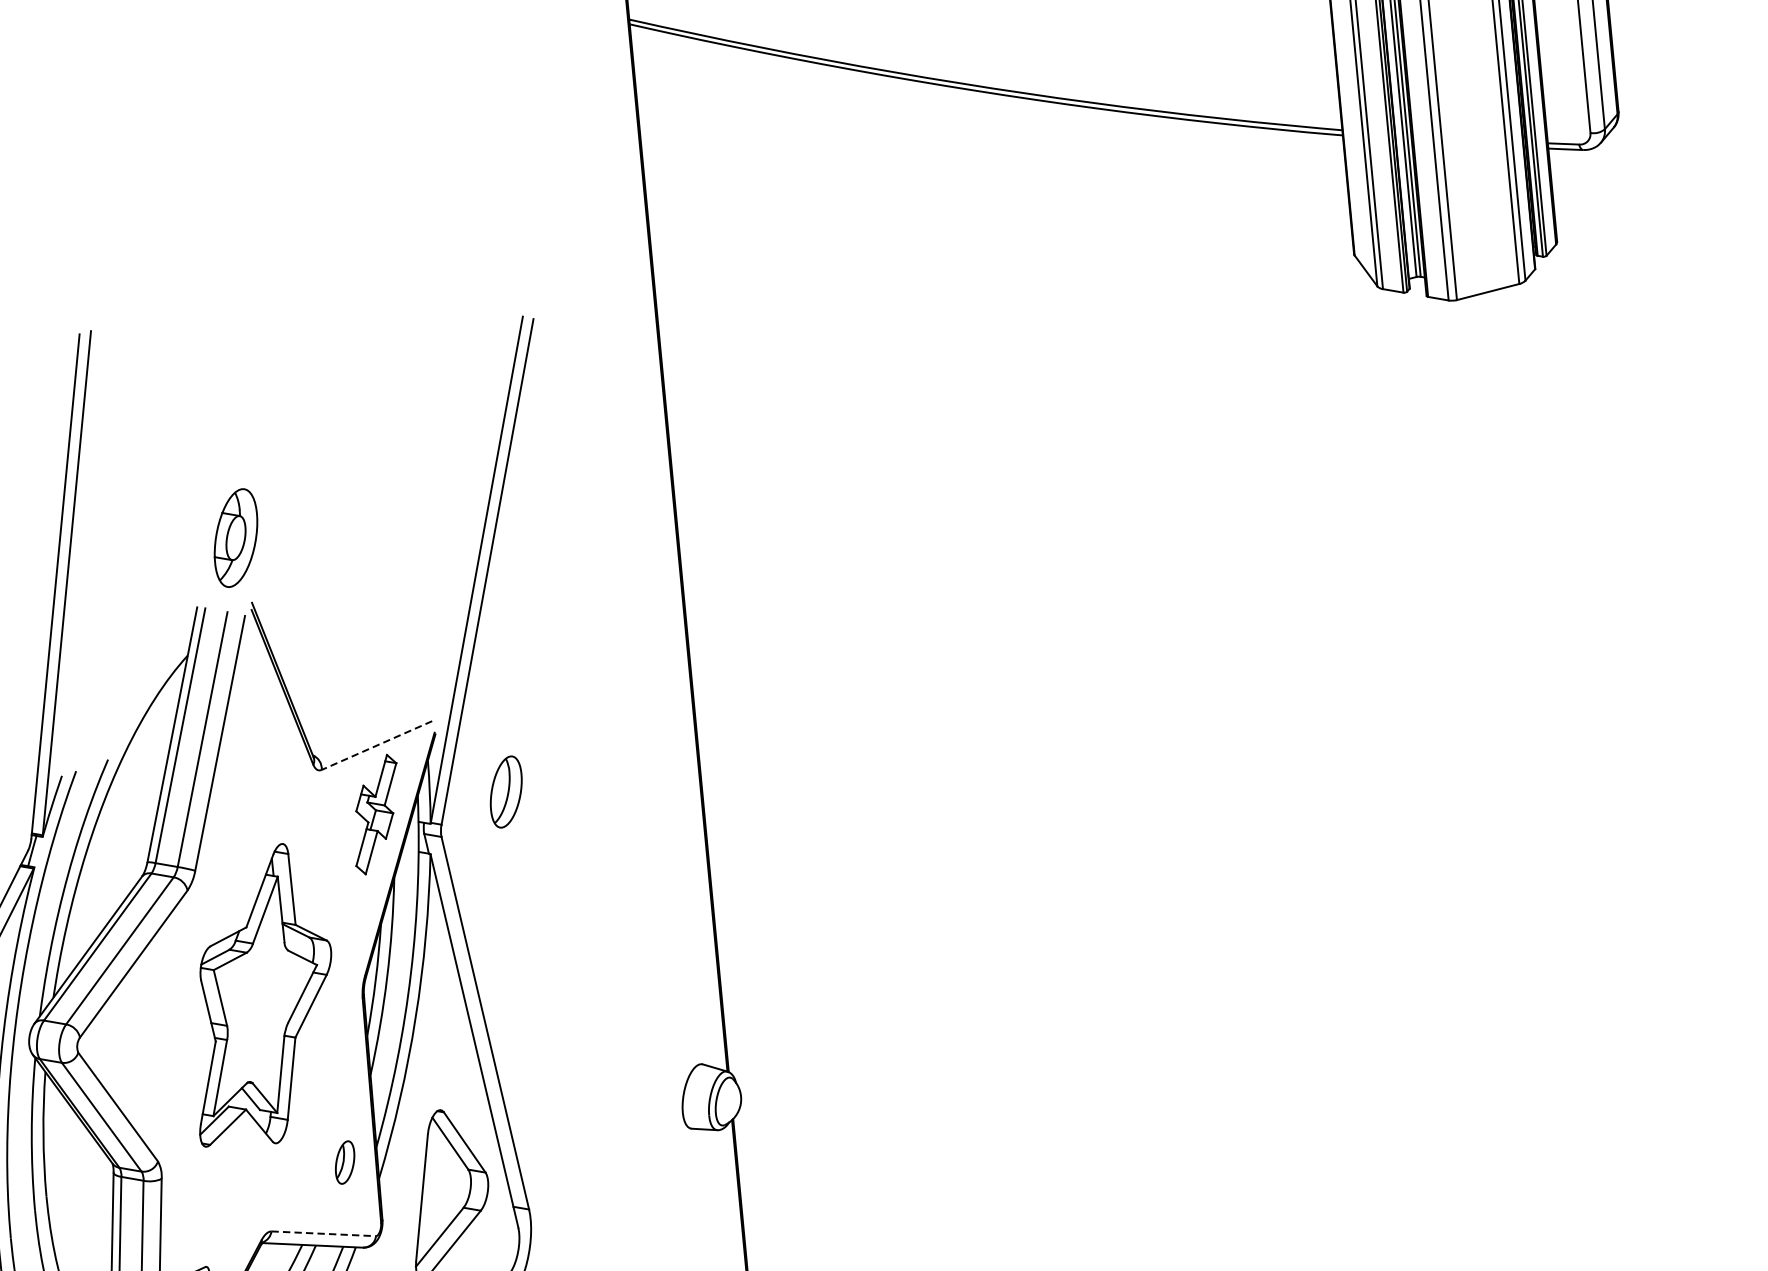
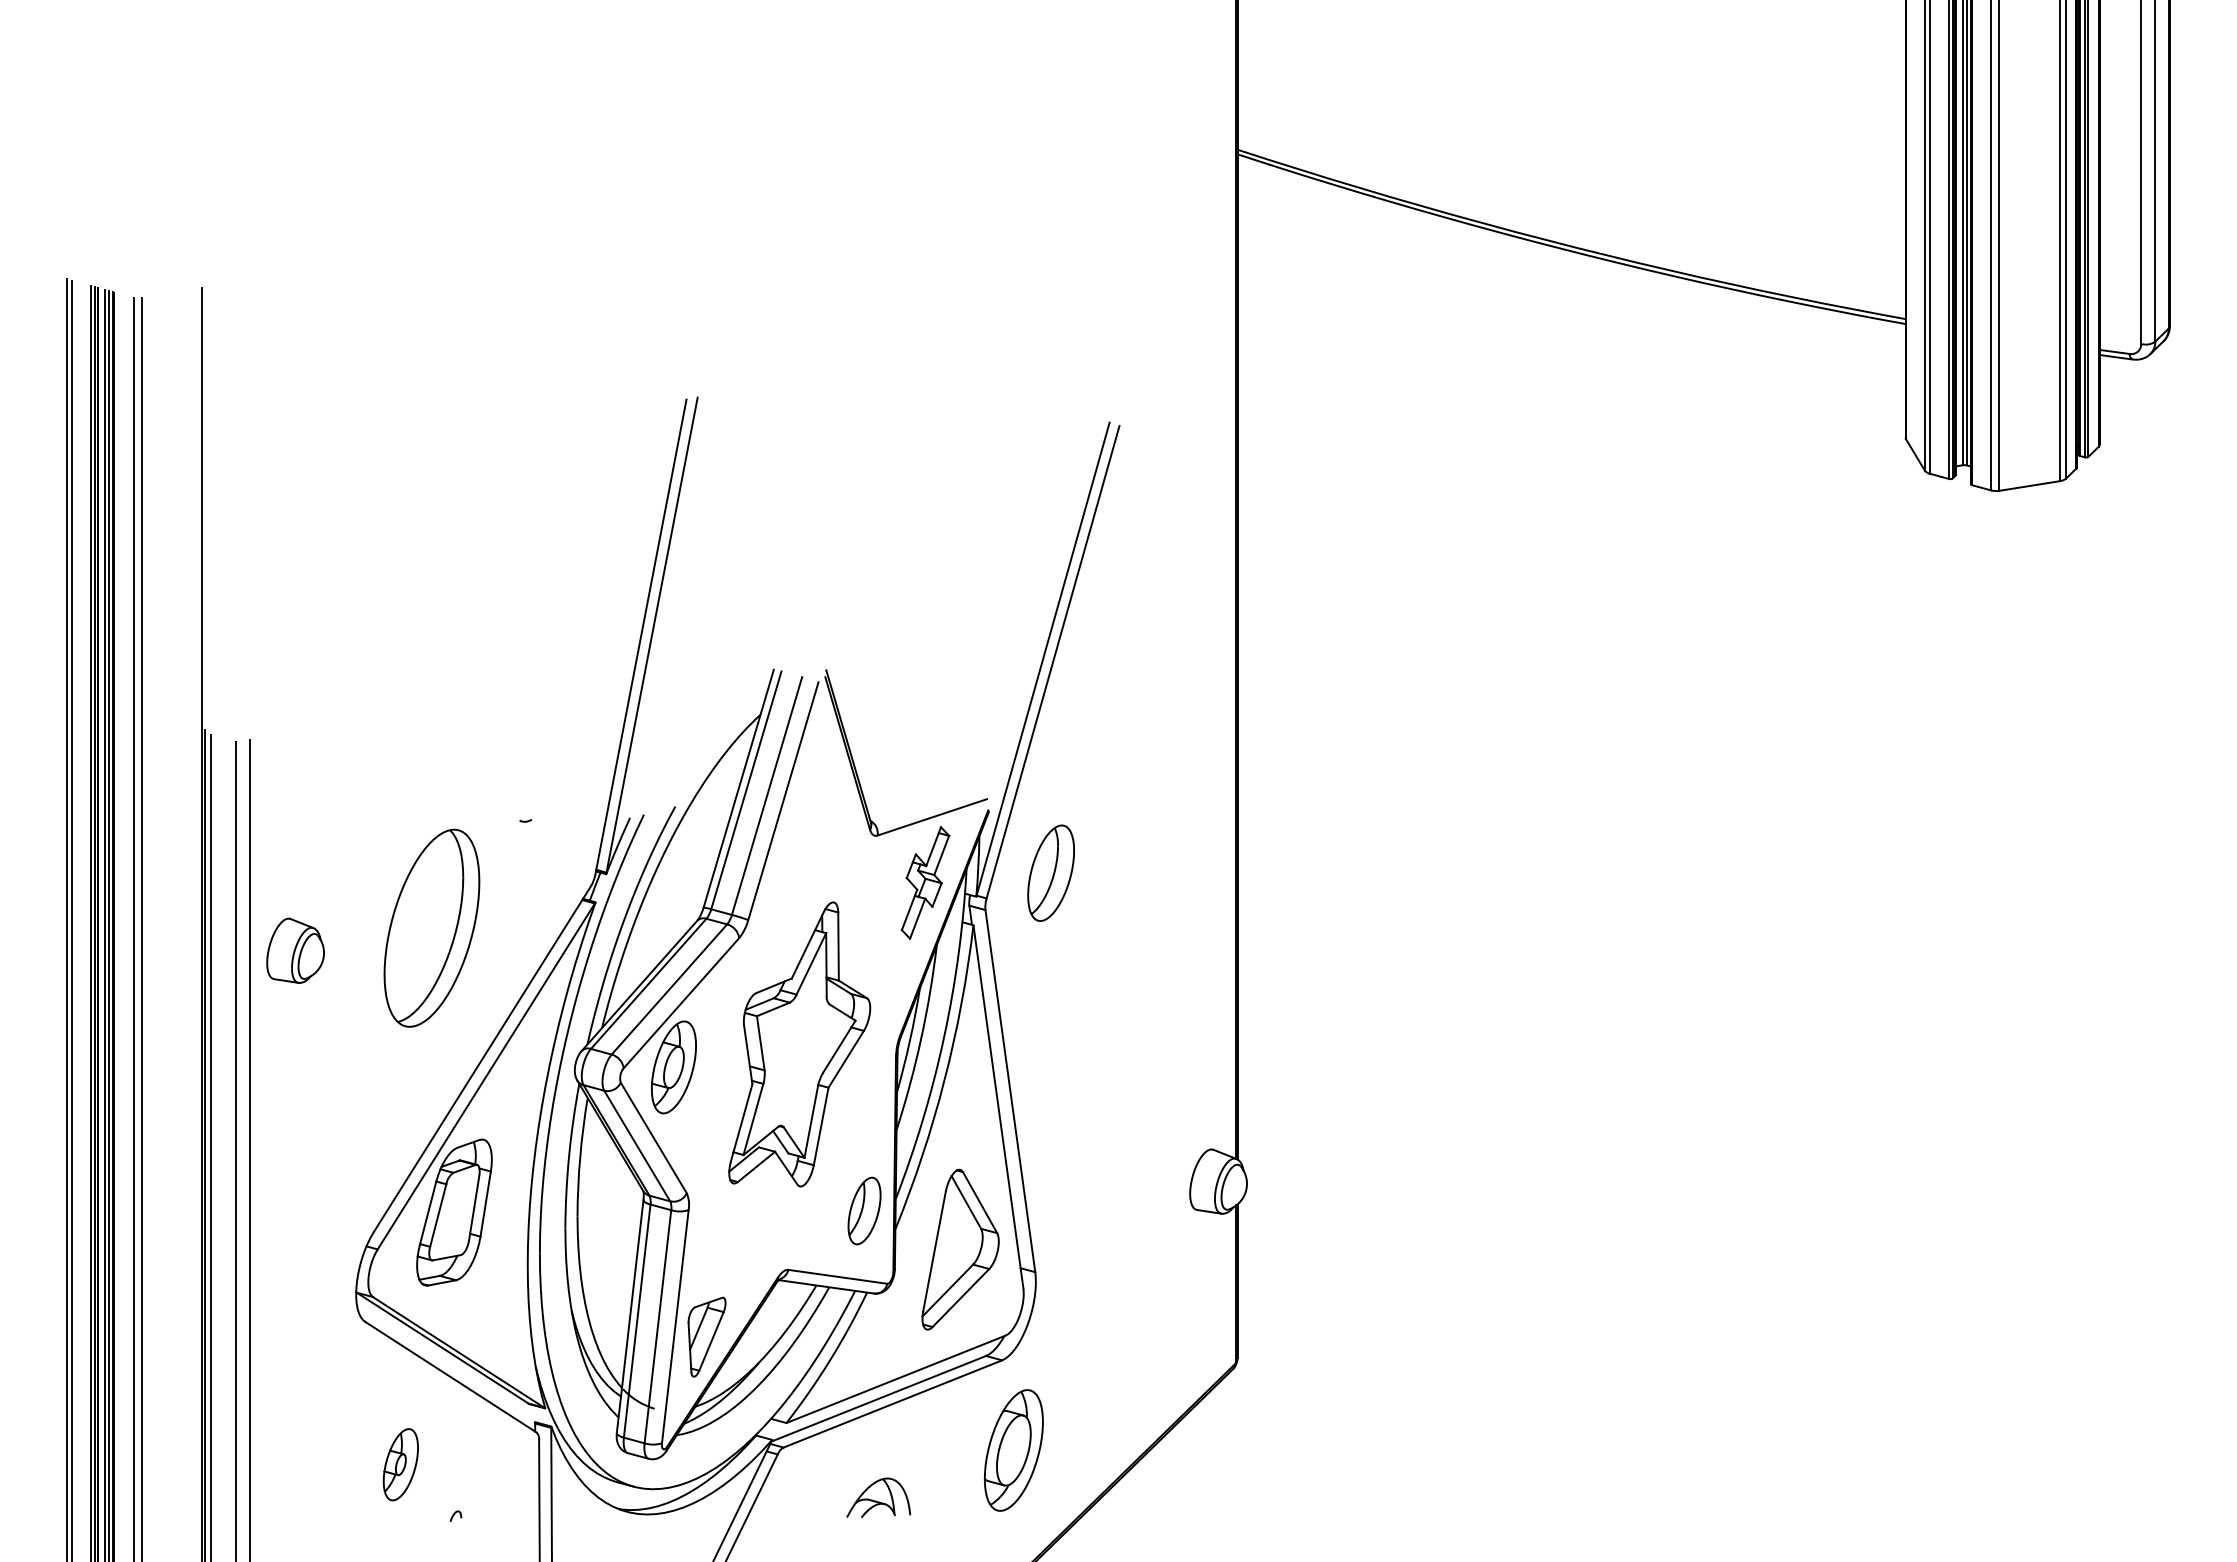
part: (235, 538) -> (673, 1067), moved
line: (377, 745) -> (932, 817), dashed -> solid
part: (505, 791) -> (1050, 872), size x1.43
part: (345, 1162) -> (864, 1210), size x1.67
line: (324, 1233) -> (838, 1276), dashed -> solid

